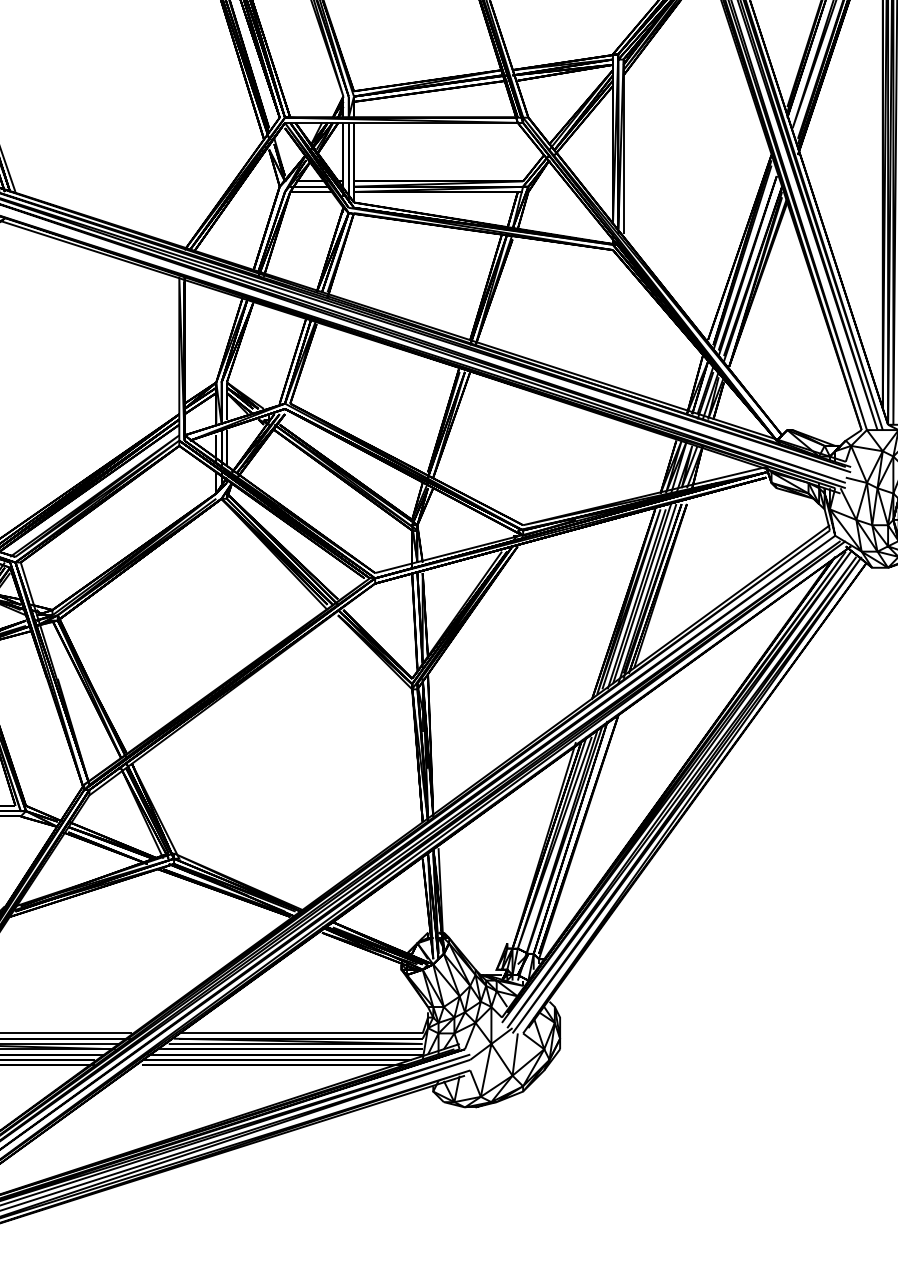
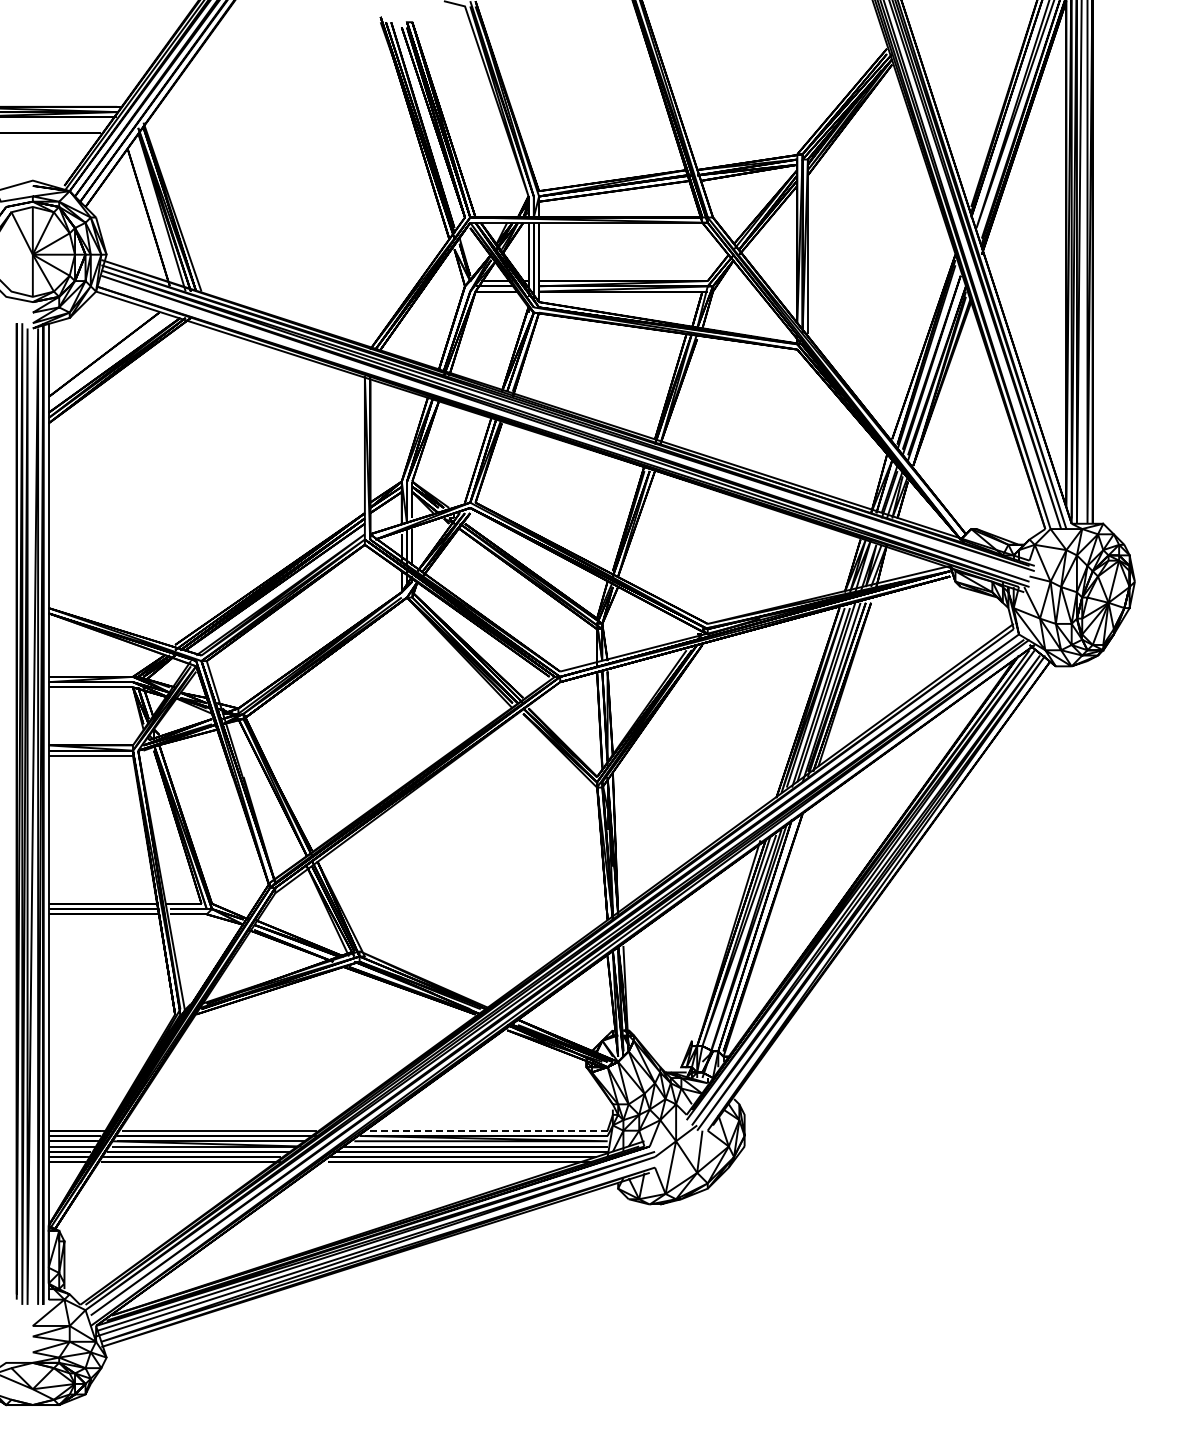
line: (300, 1033) -> (485, 1130), solid -> dashed

